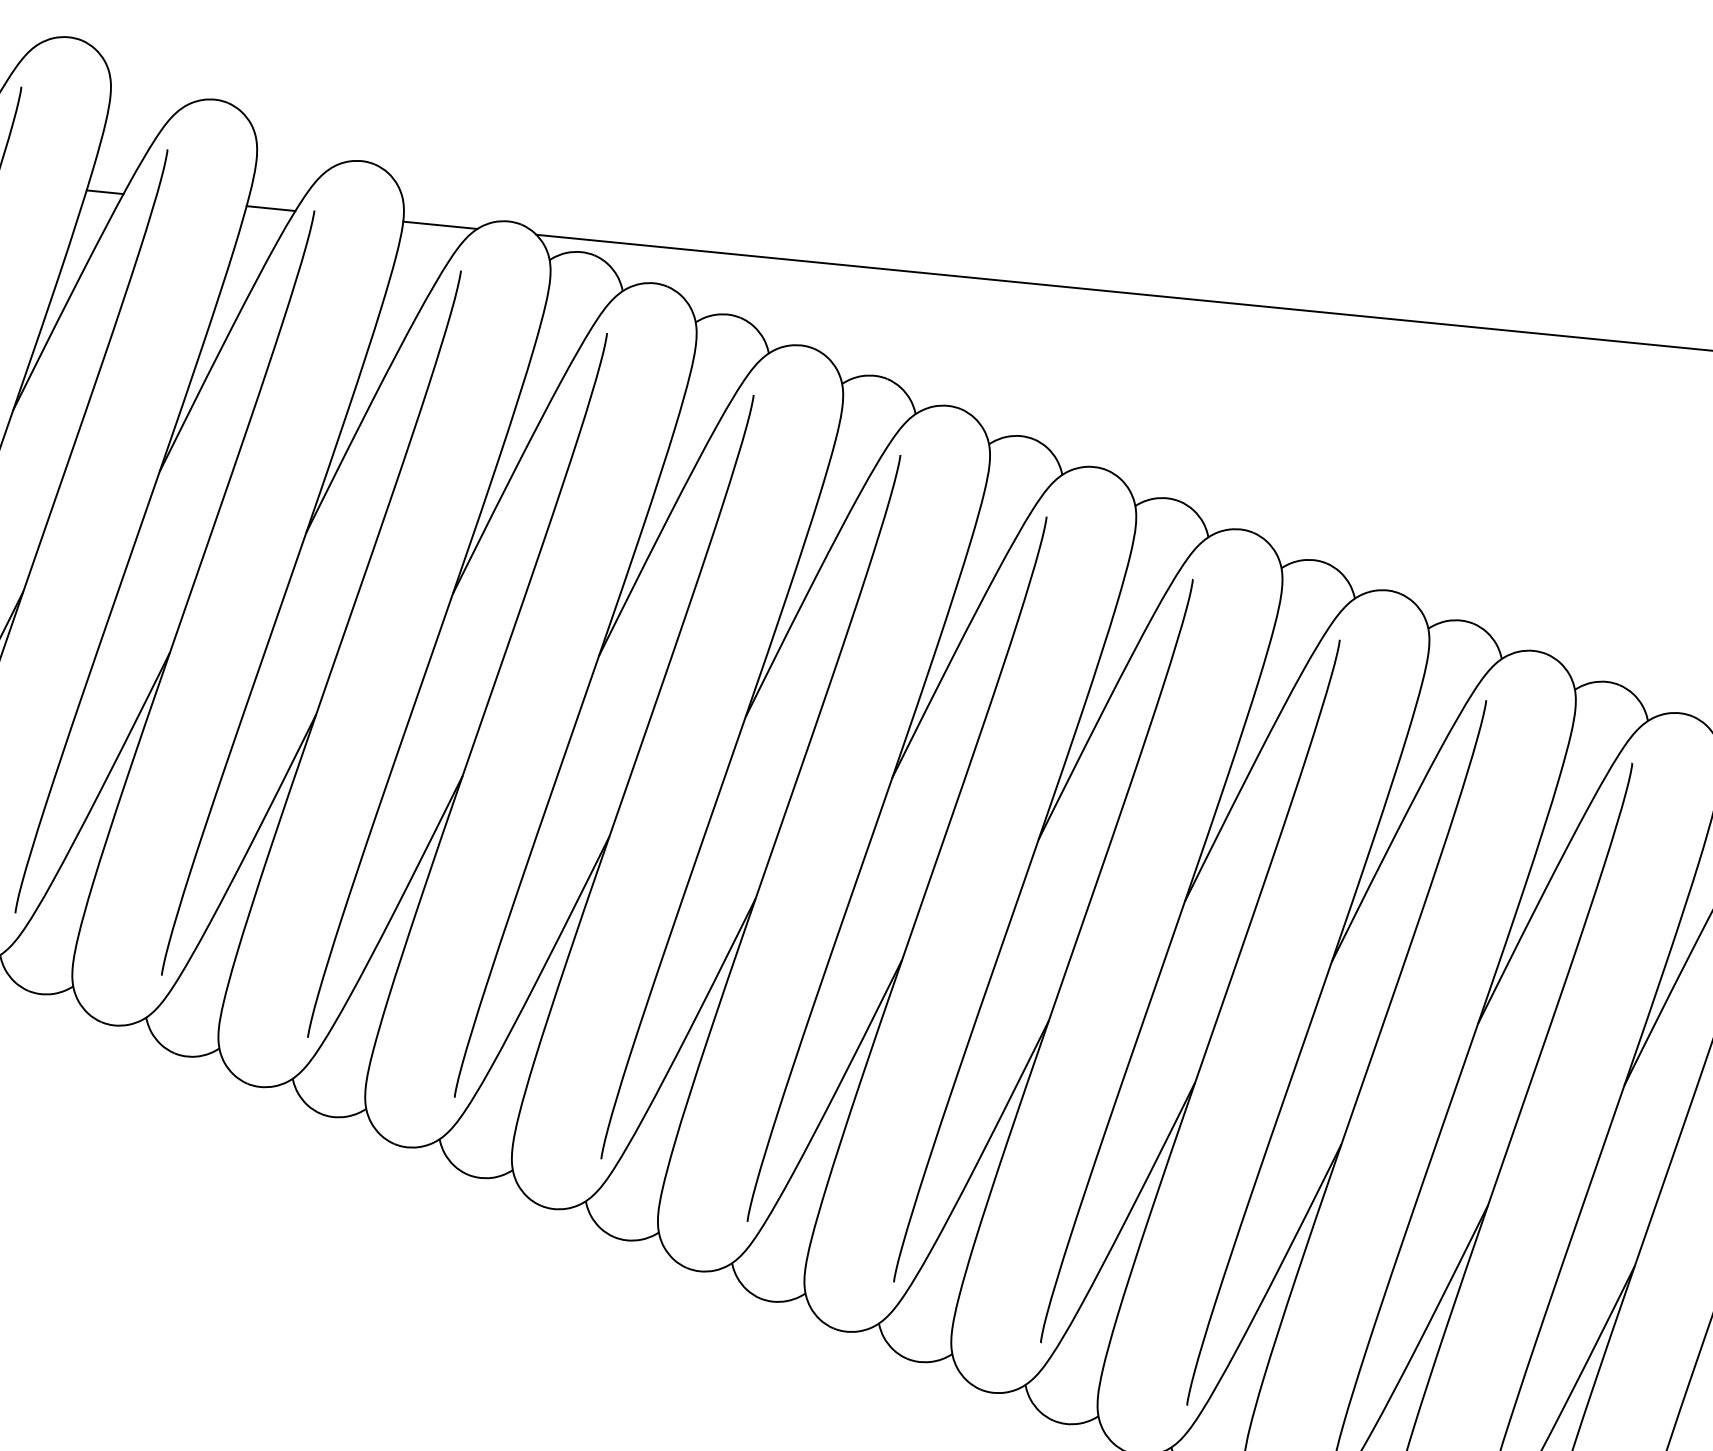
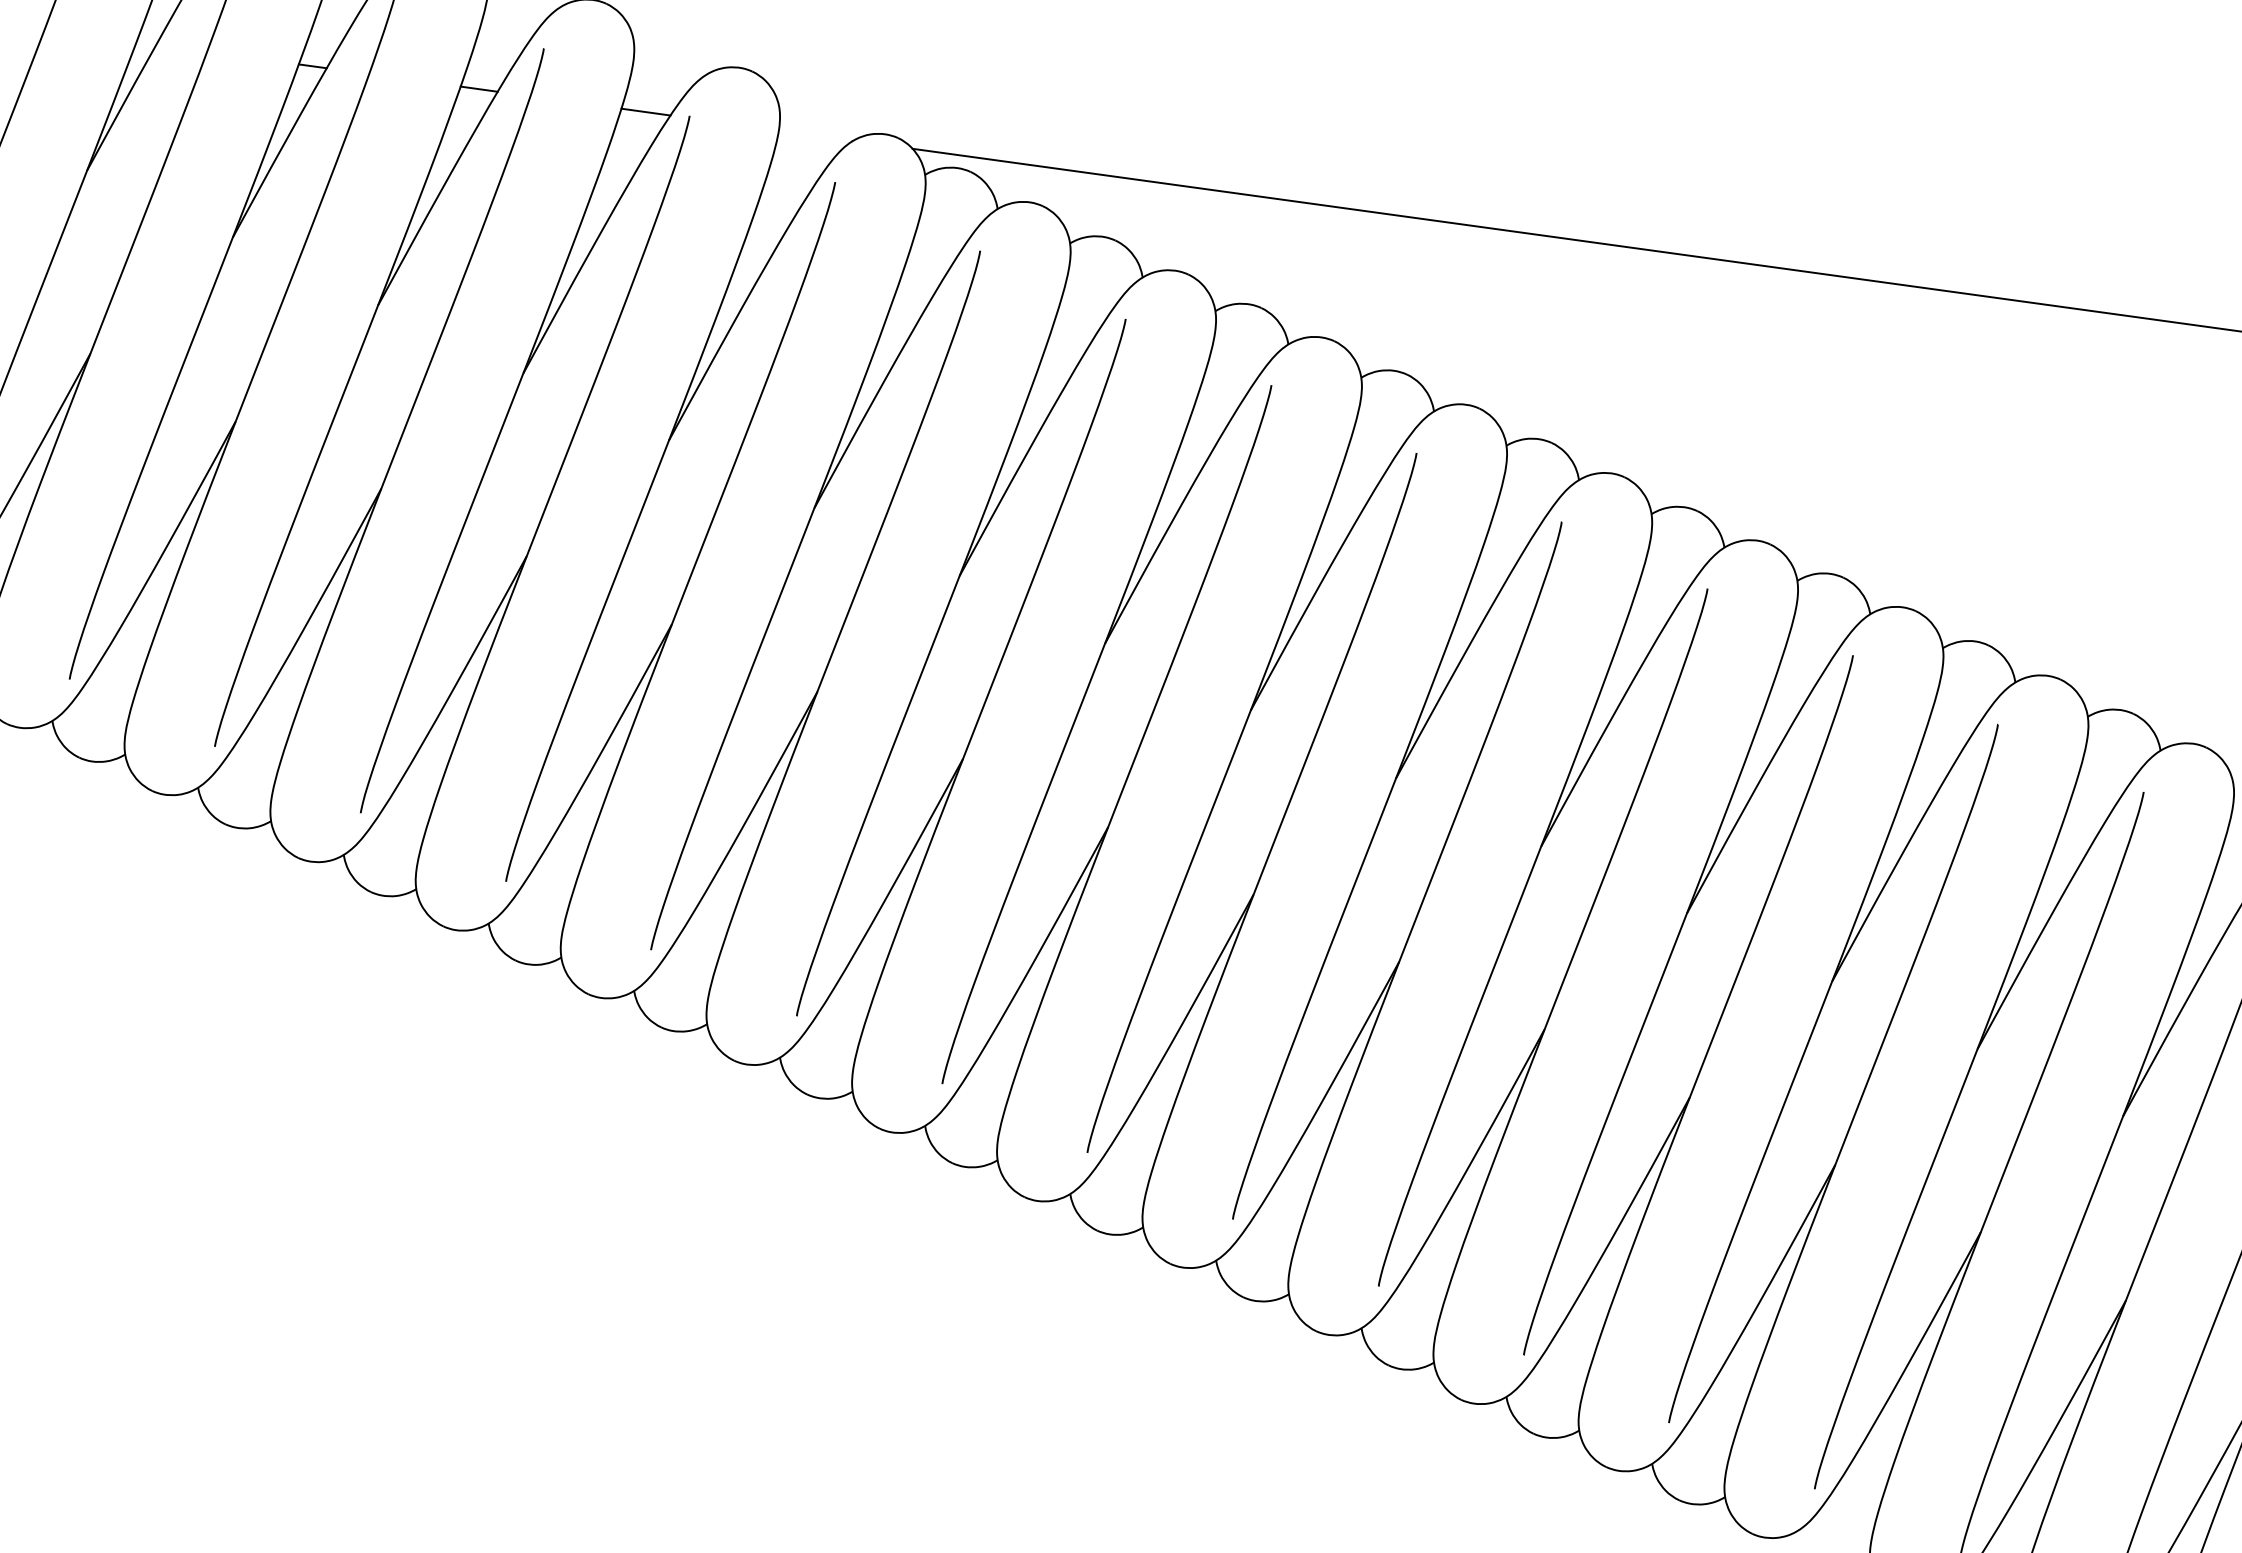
line: (439, 225) -> (815, 135), removed

